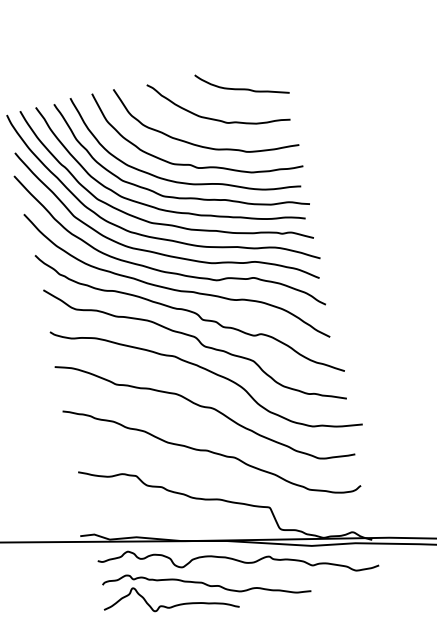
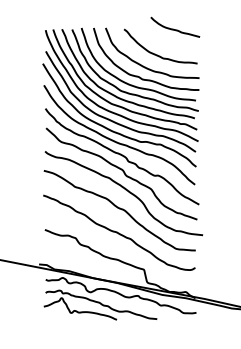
curve: (239, 87) -> (173, 28), moved

